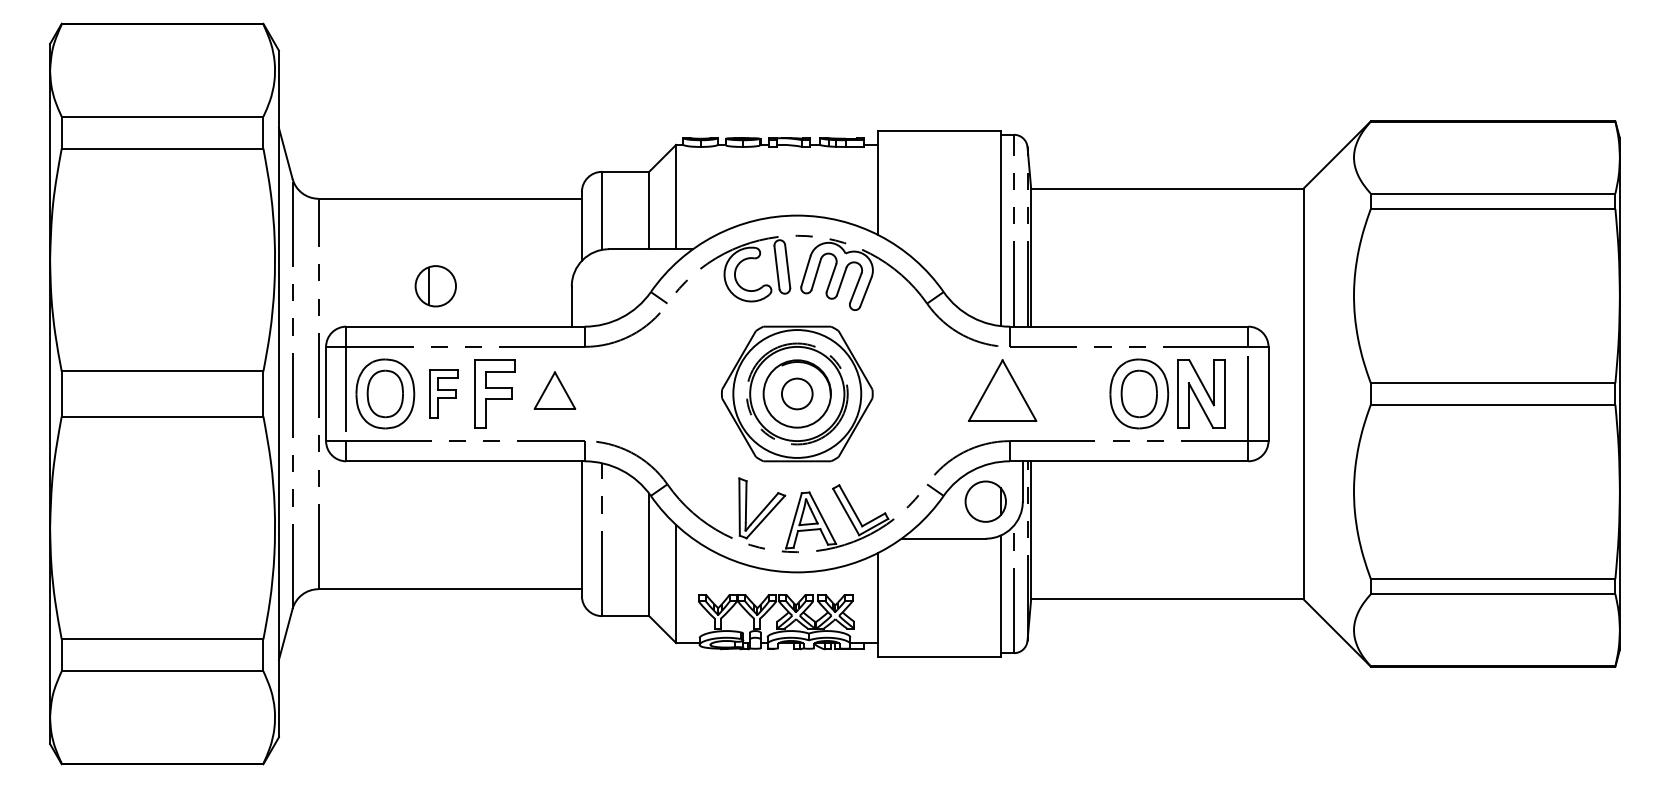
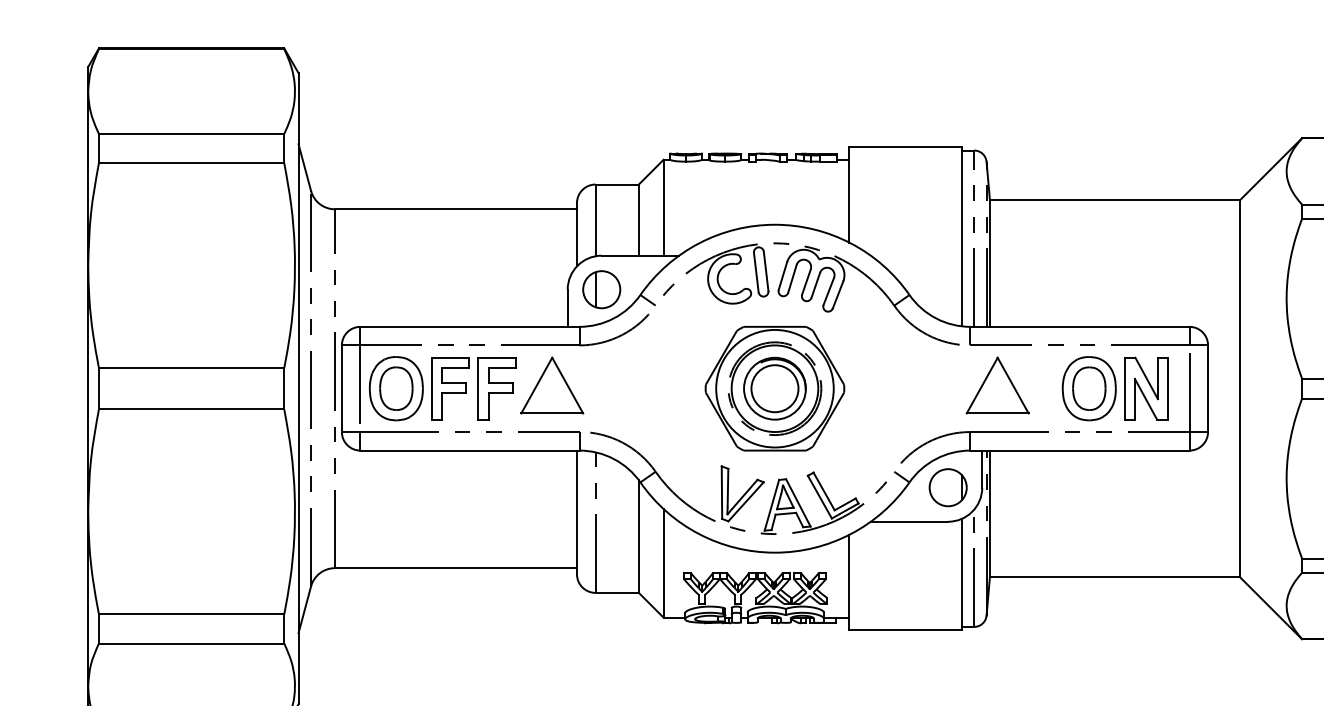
part: (435, 286) -> (601, 289), moved
part: (554, 390) -> (551, 385), size x1.67
part: (1002, 390) -> (997, 385), moved
part: (443, 393) -> (449, 388), size x1.43
circle: (796, 393) -> (774, 388), size x1.67

